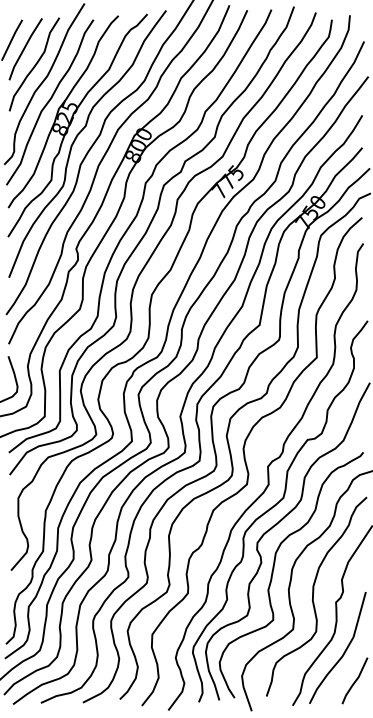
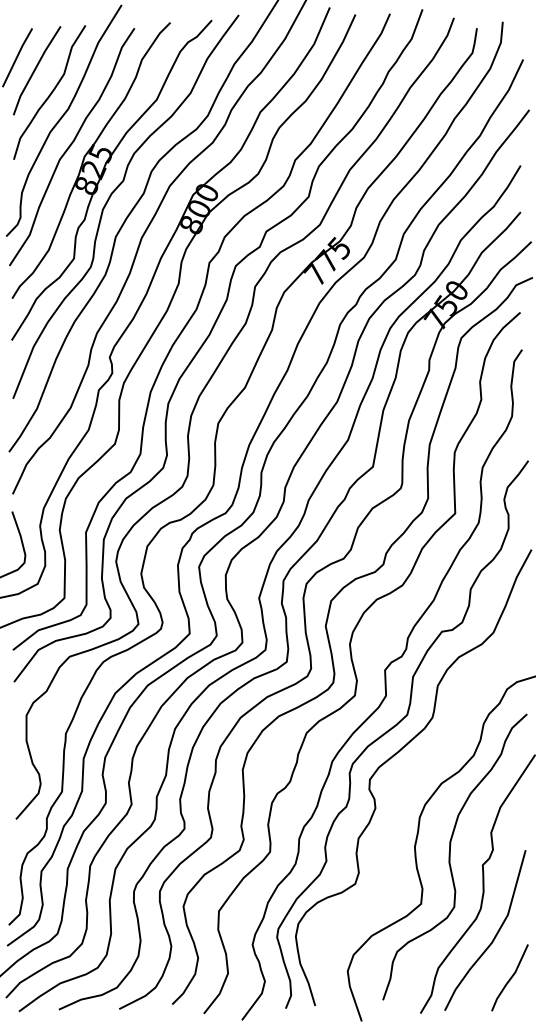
curve: (273, 573) -> (392, 823), removed

